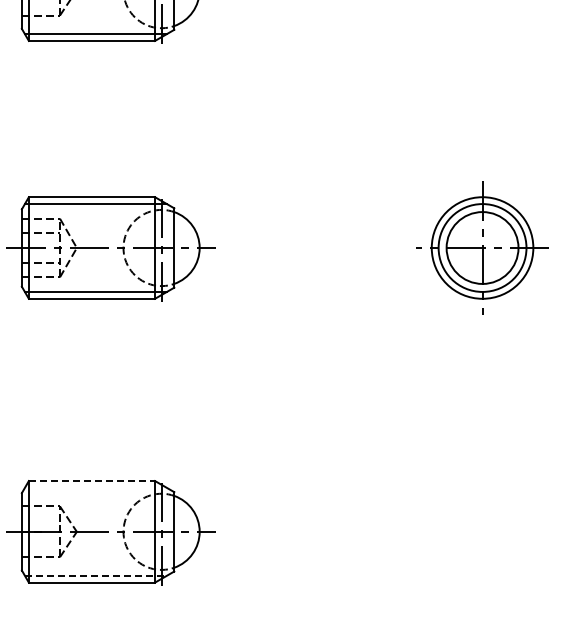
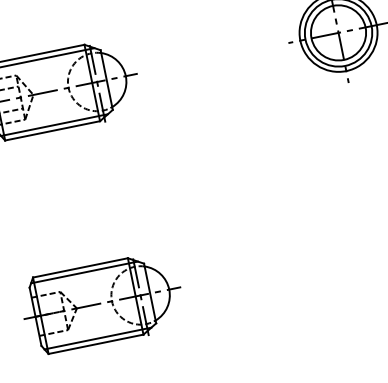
line: (92, 481) -> (80, 268), dashed -> solid
line: (95, 487) -> (84, 272), added
line: (96, 575) -> (98, 338), dashed -> solid

